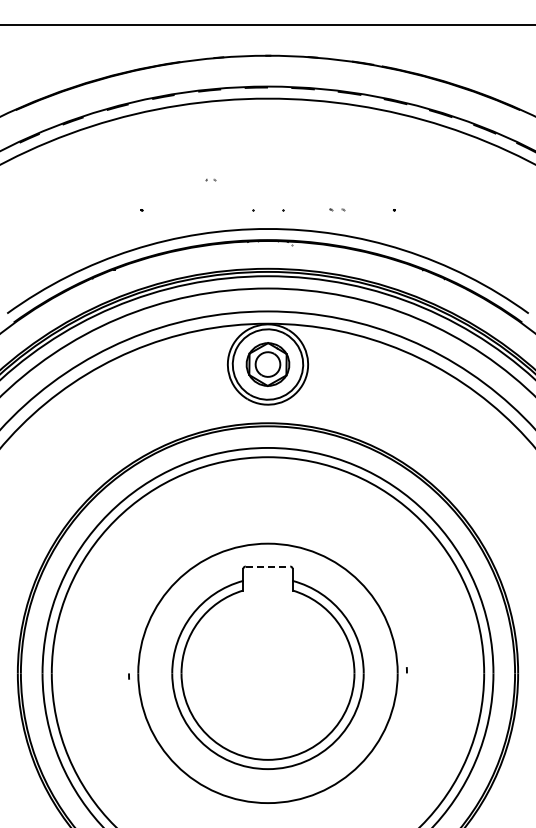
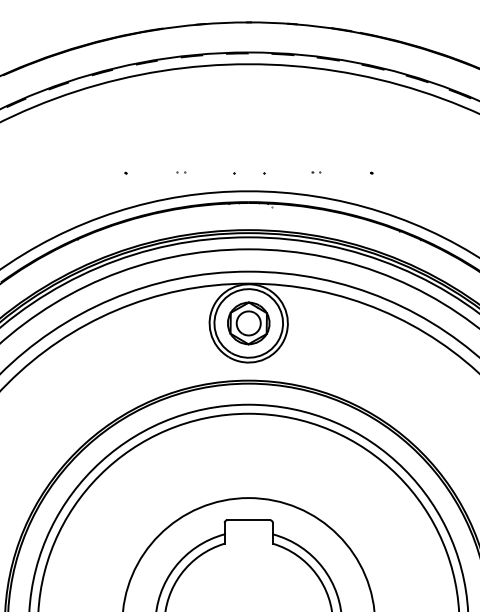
part: (210, 179) -> (181, 172), moved
part: (337, 209) -> (316, 172), size x0.62
line: (268, 566) -> (249, 520), dashed -> solid

